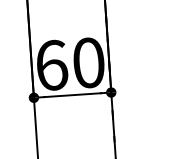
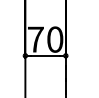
text: (53, 65) -> (36, 39), 60 -> 70

